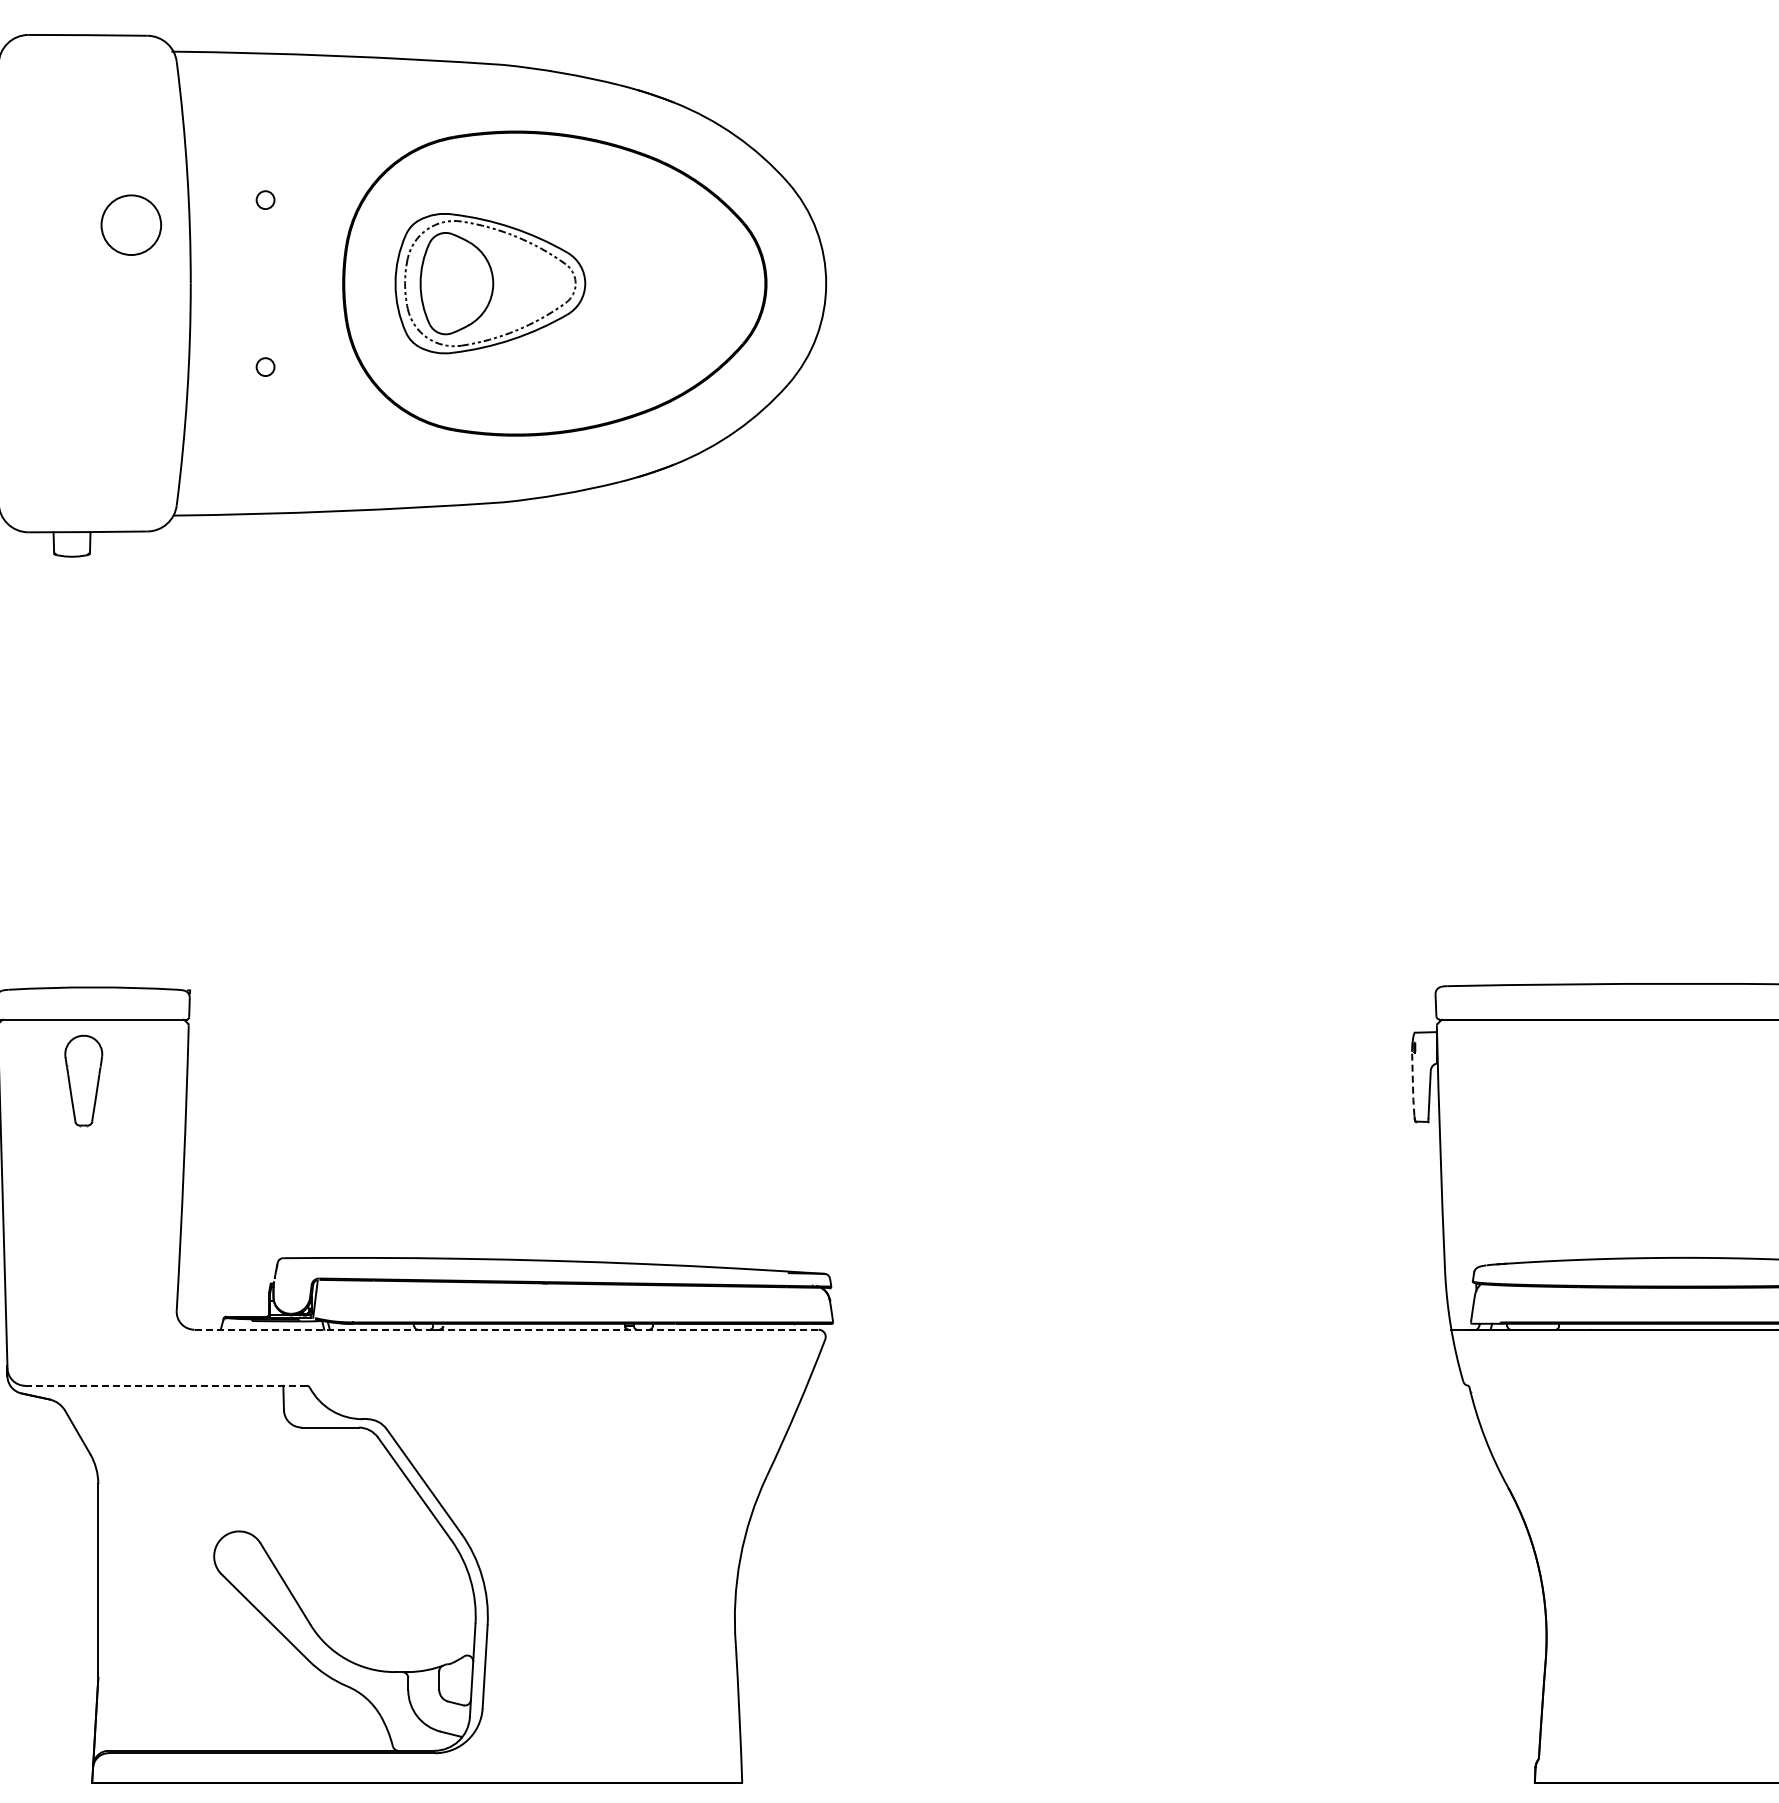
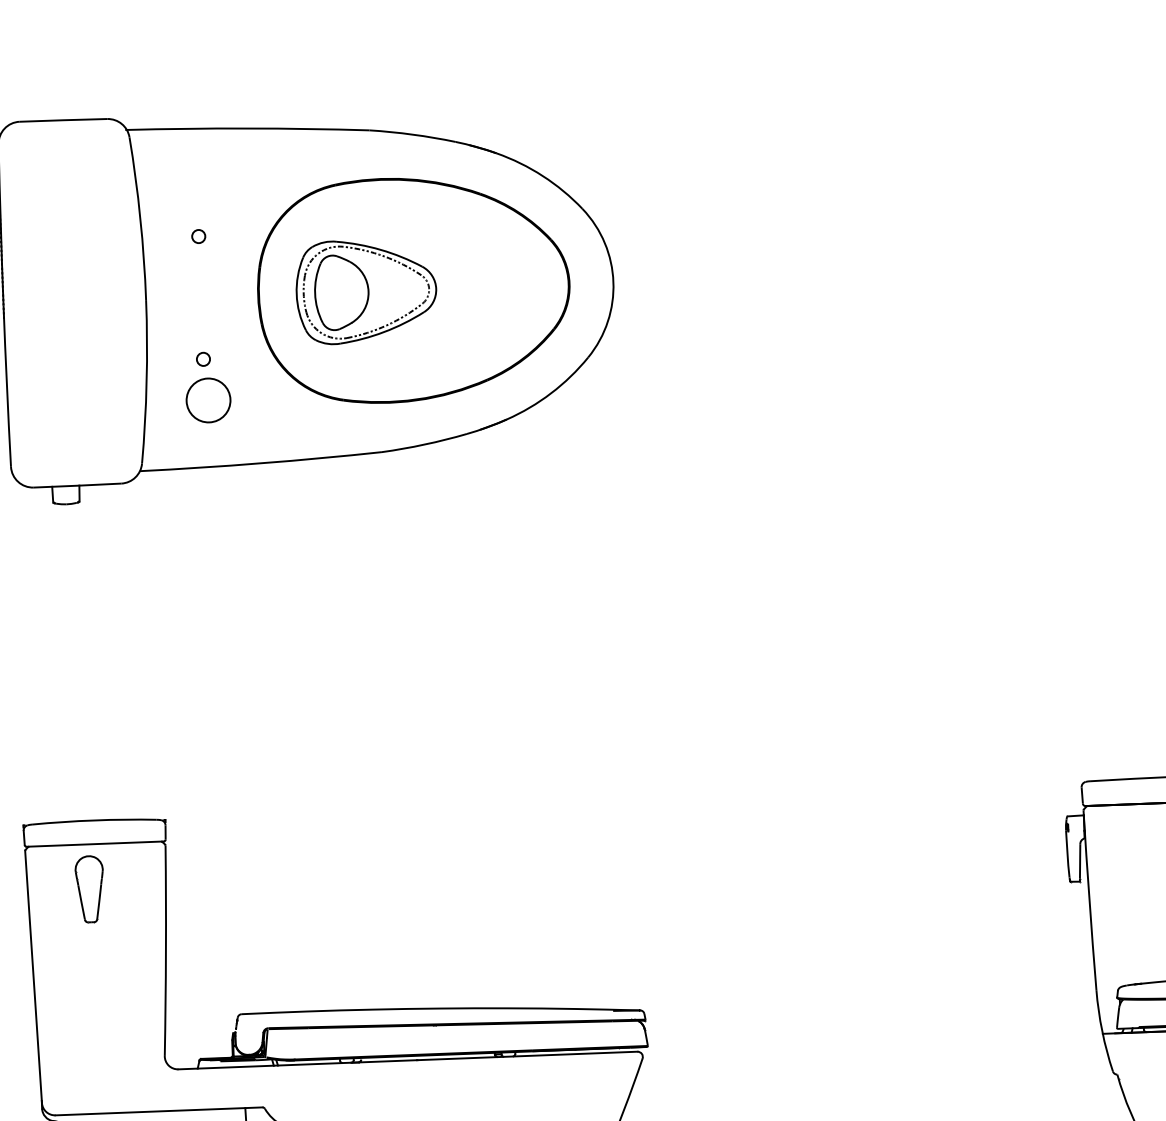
circle: (130, 224) -> (207, 399), moved
line: (1412, 1083) -> (1067, 853), dashed -> solid
line: (507, 1329) -> (408, 1060), dashed -> solid
line: (166, 1385) -> (159, 1111), dashed -> solid

